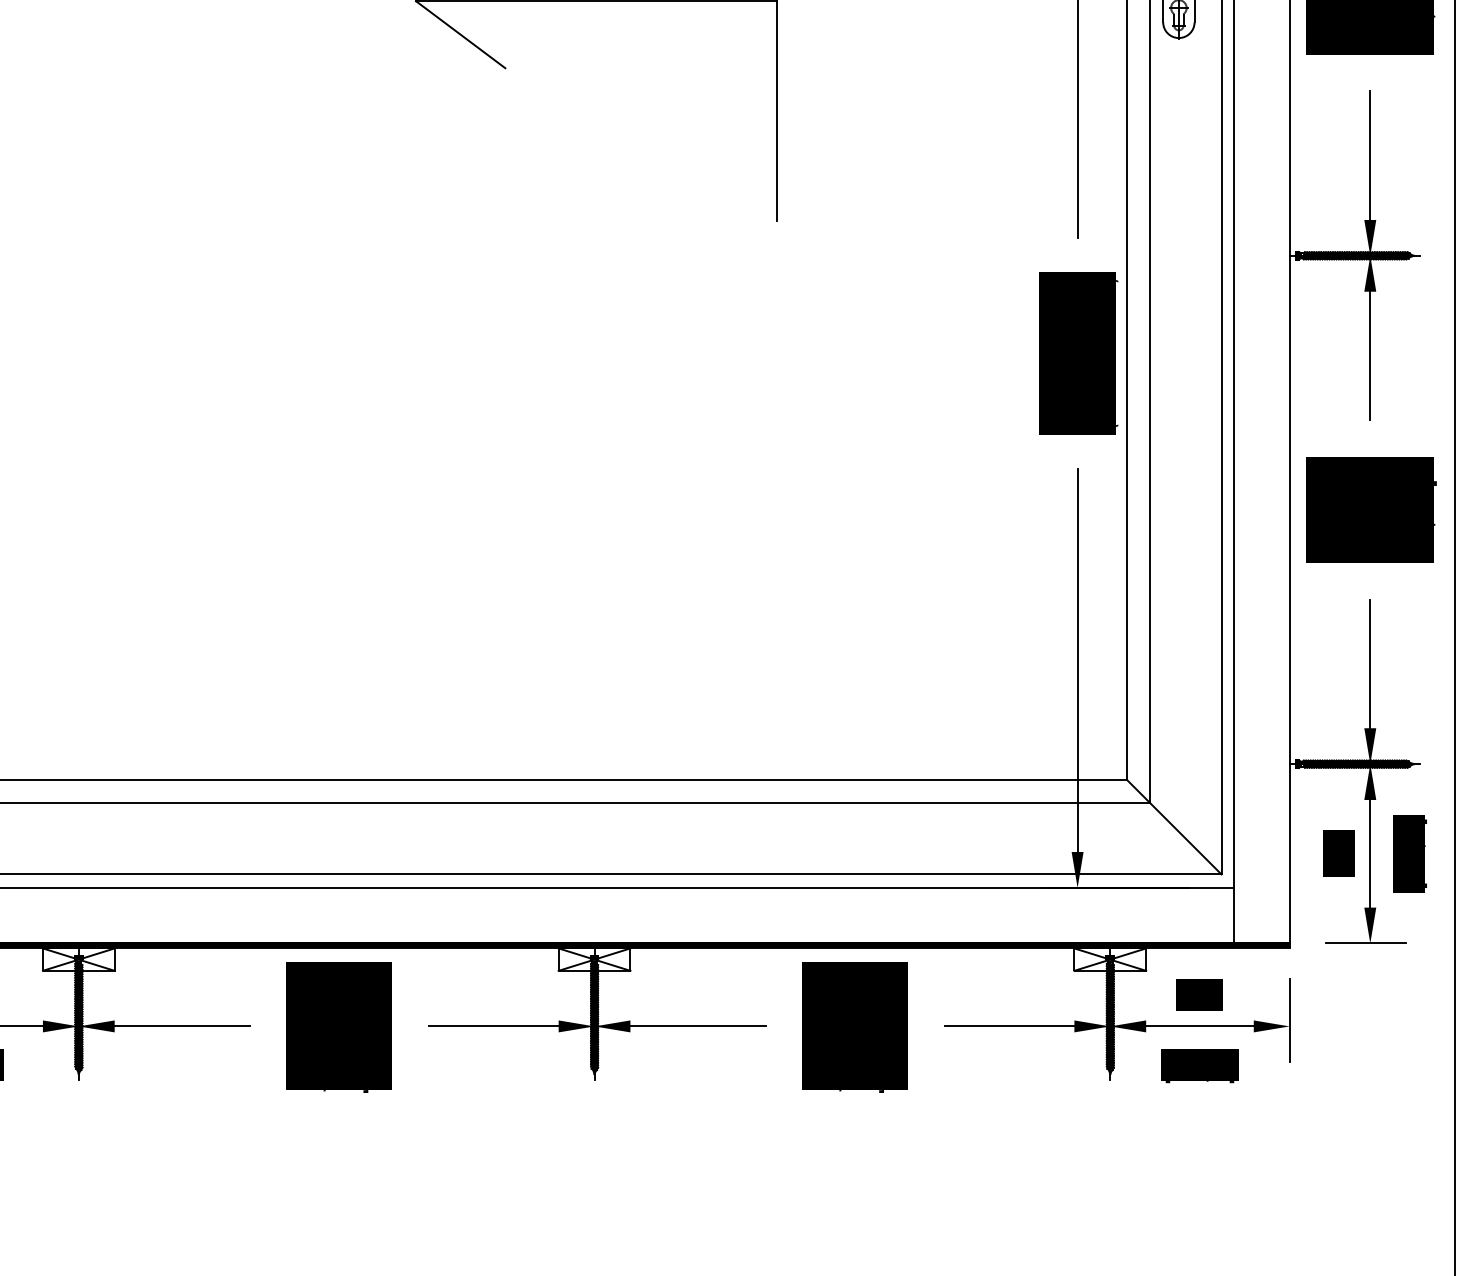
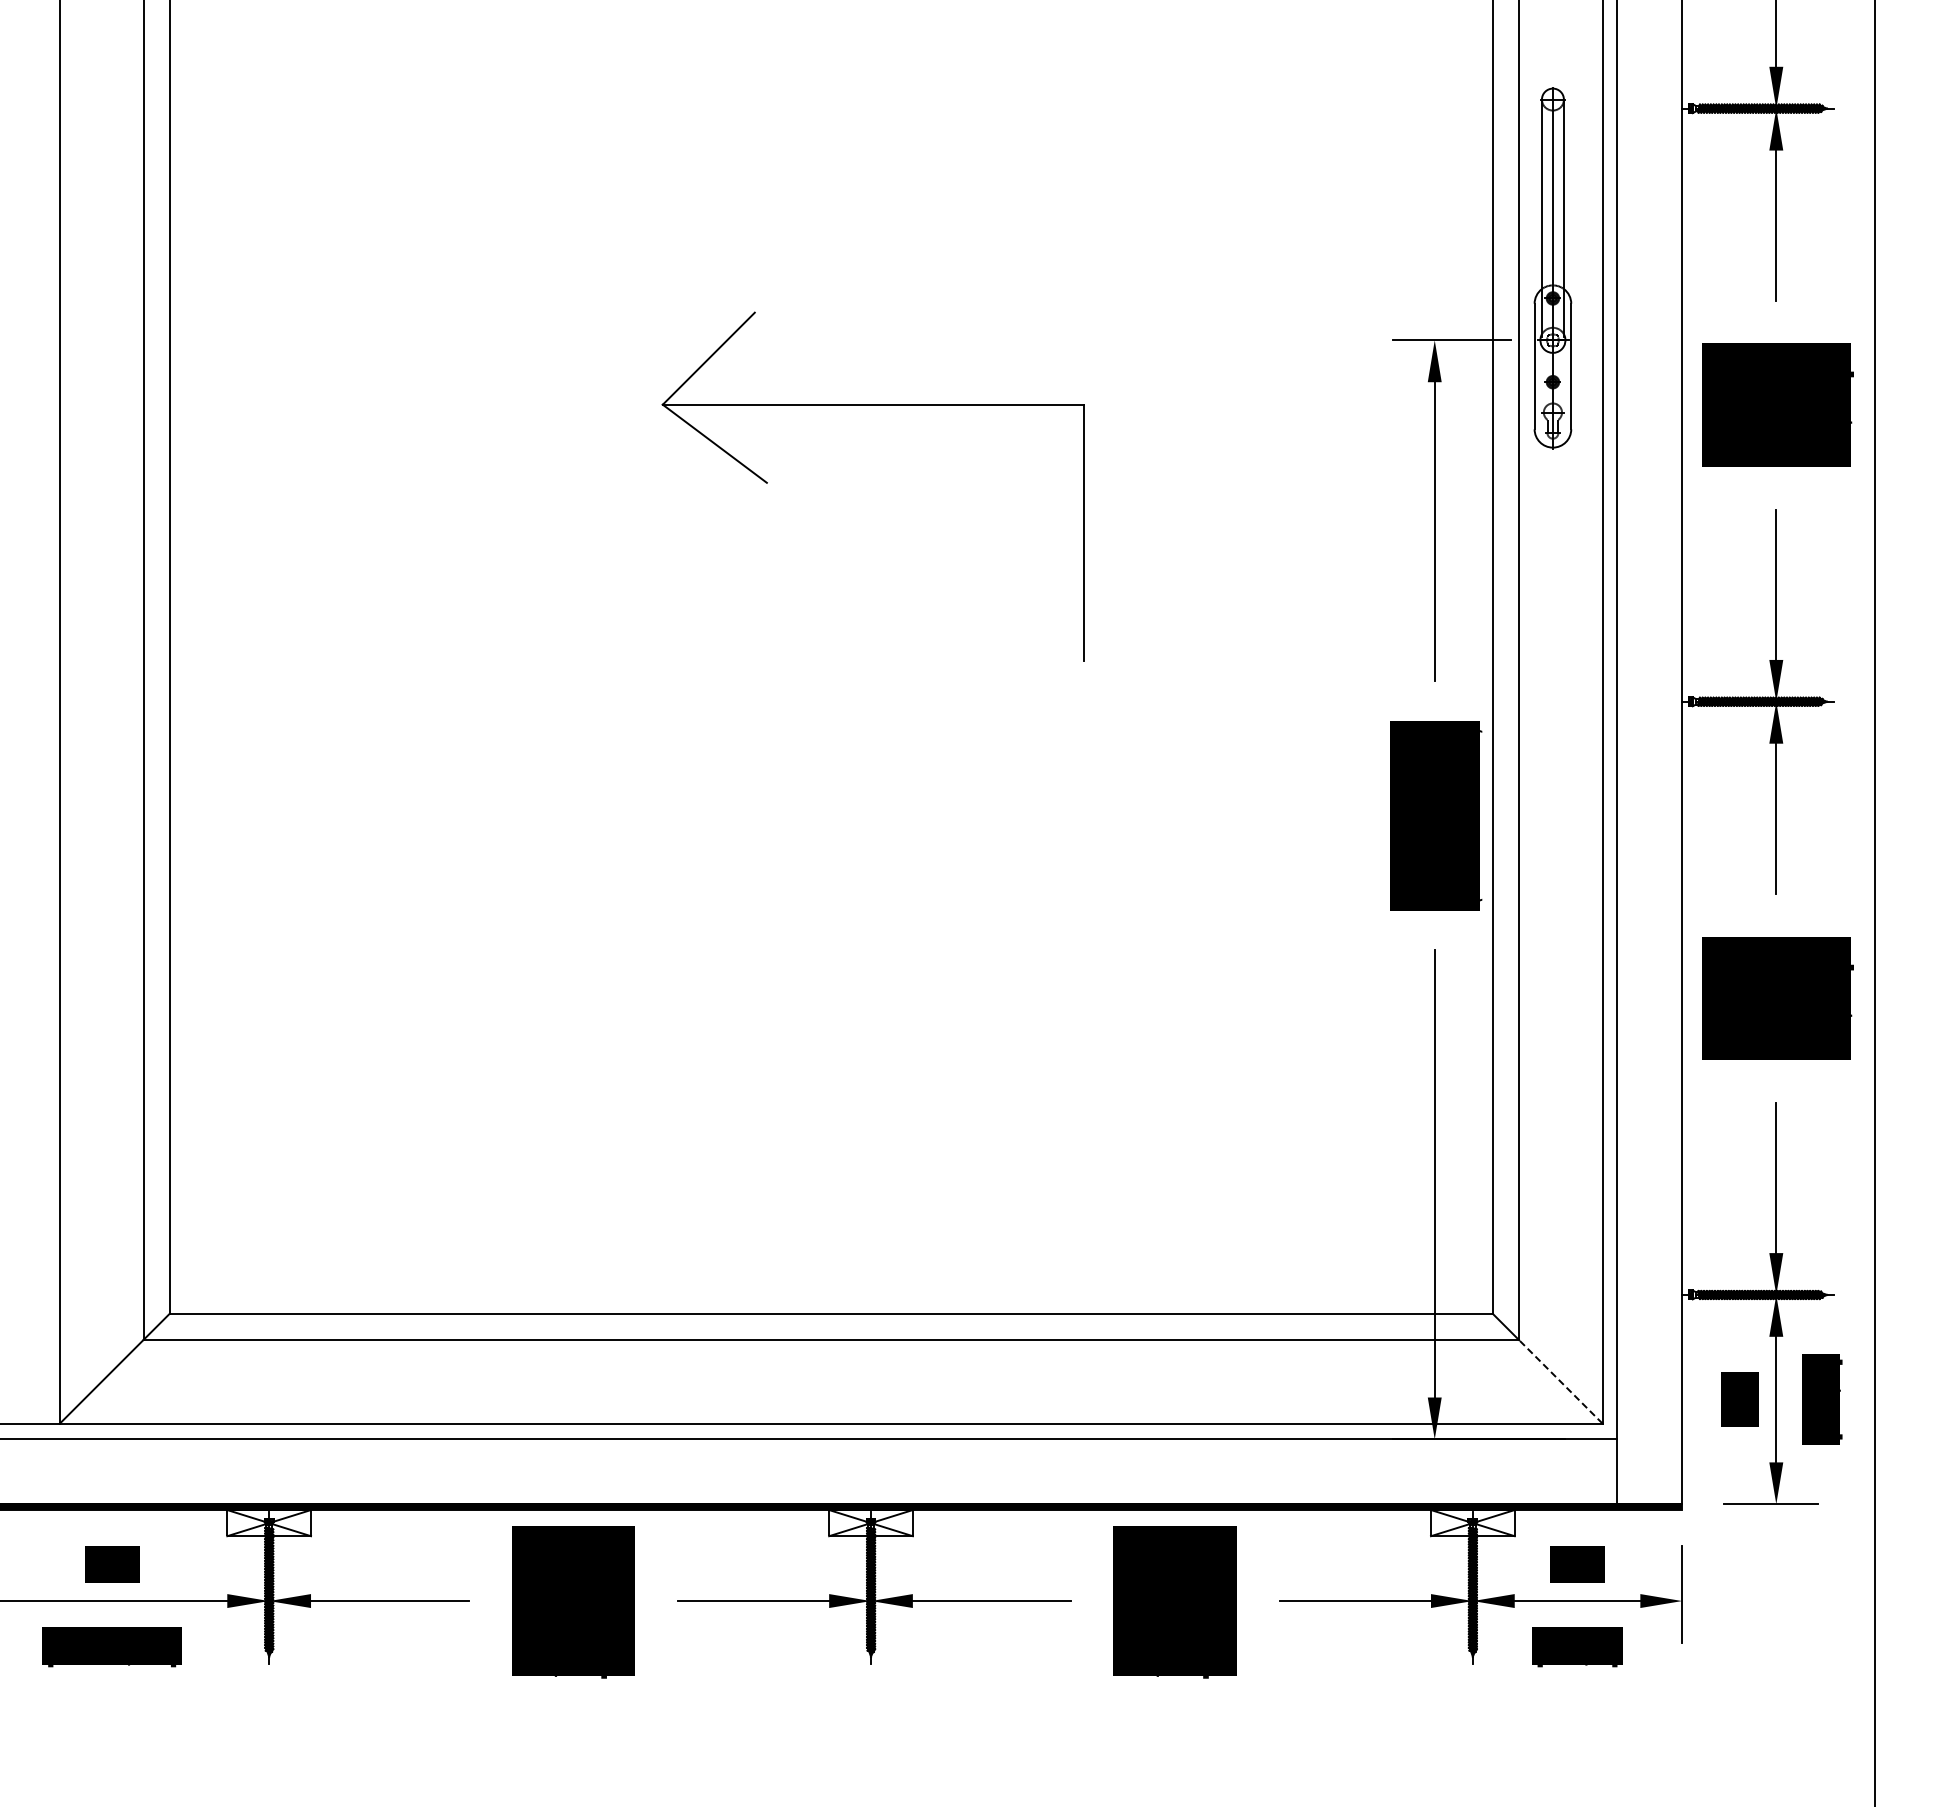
line: (1185, 838) -> (1560, 1381), solid -> dashed

